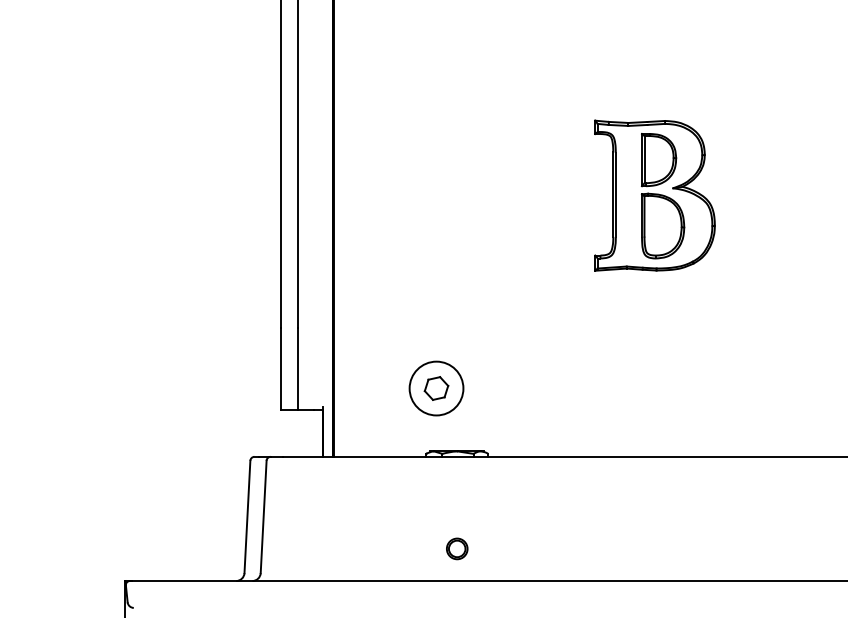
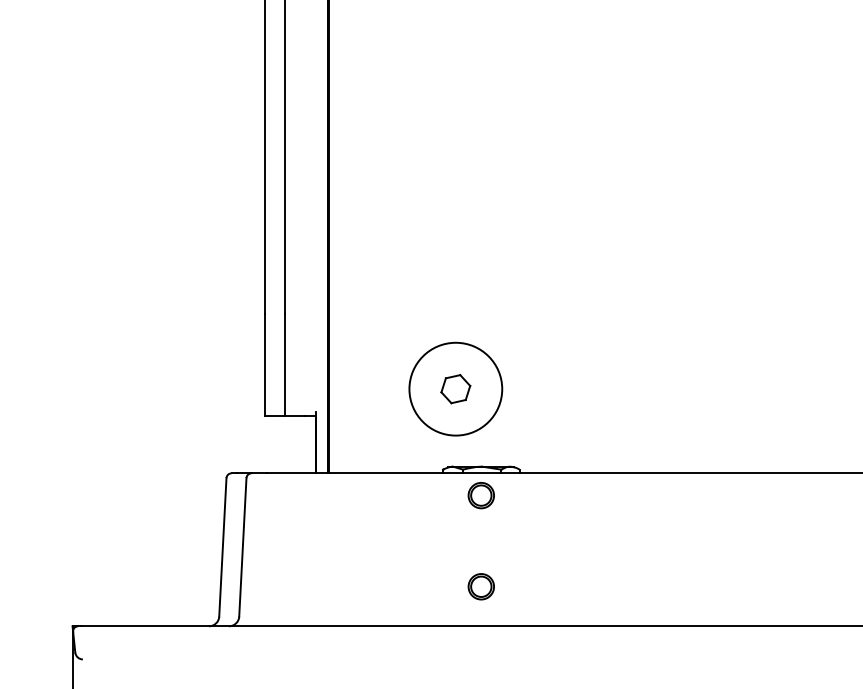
part: (654, 195) -> (724, 151), removed
circle: (436, 388) -> (455, 389), size x1.4
part: (457, 474) -> (481, 495), added

